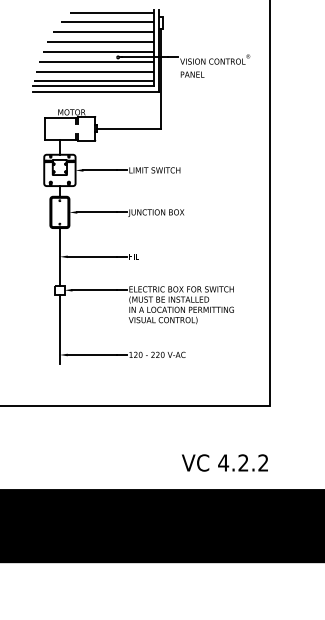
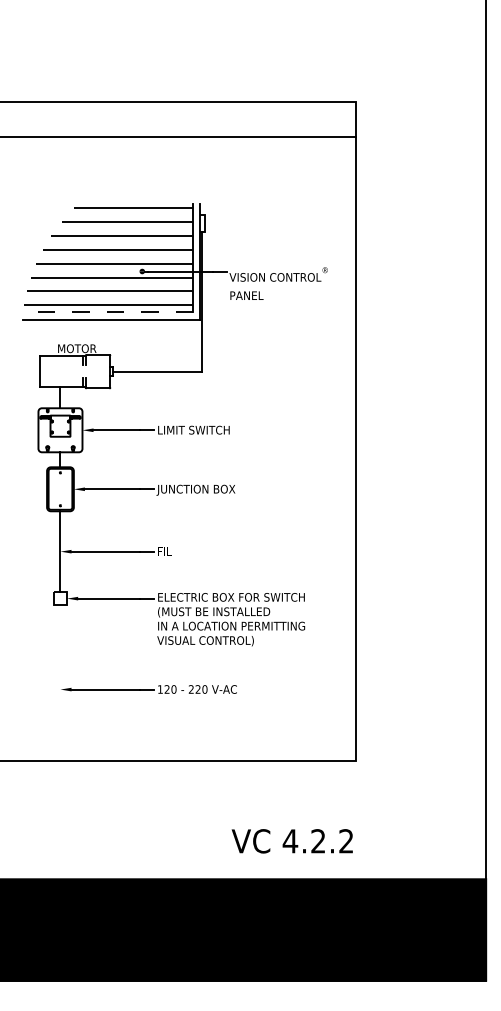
line: (93, 85) -> (107, 311), solid -> dashed
line: (59, 329) -> (60, 653), removed

